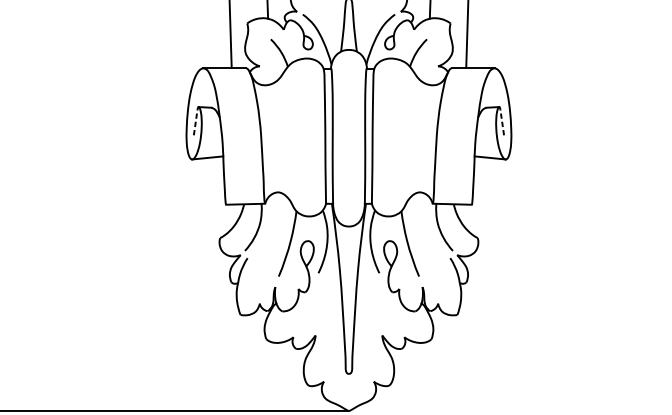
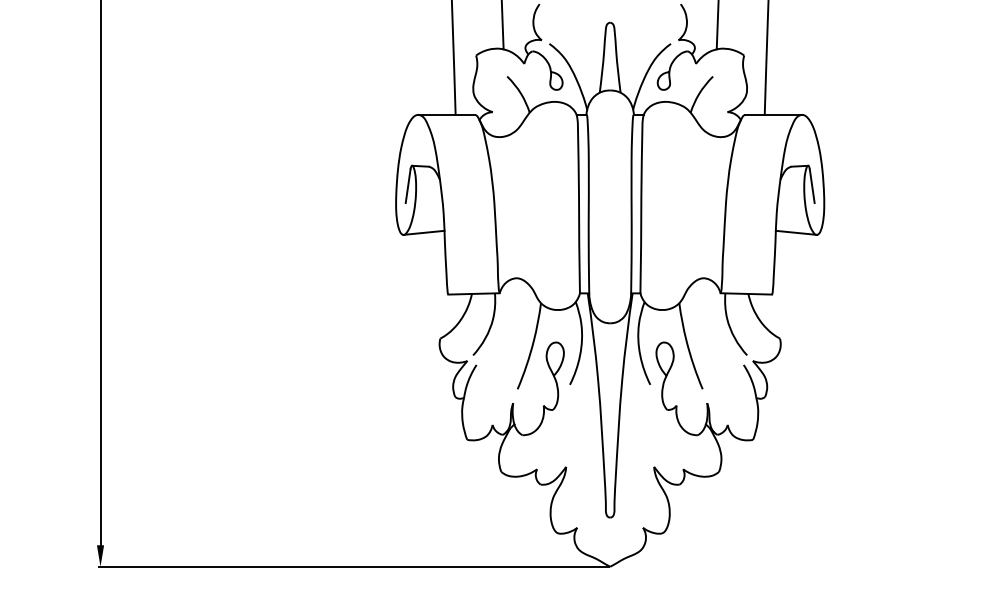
line: (195, 122) -> (408, 186), dashed -> solid
line: (502, 122) -> (812, 186), dashed -> solid

